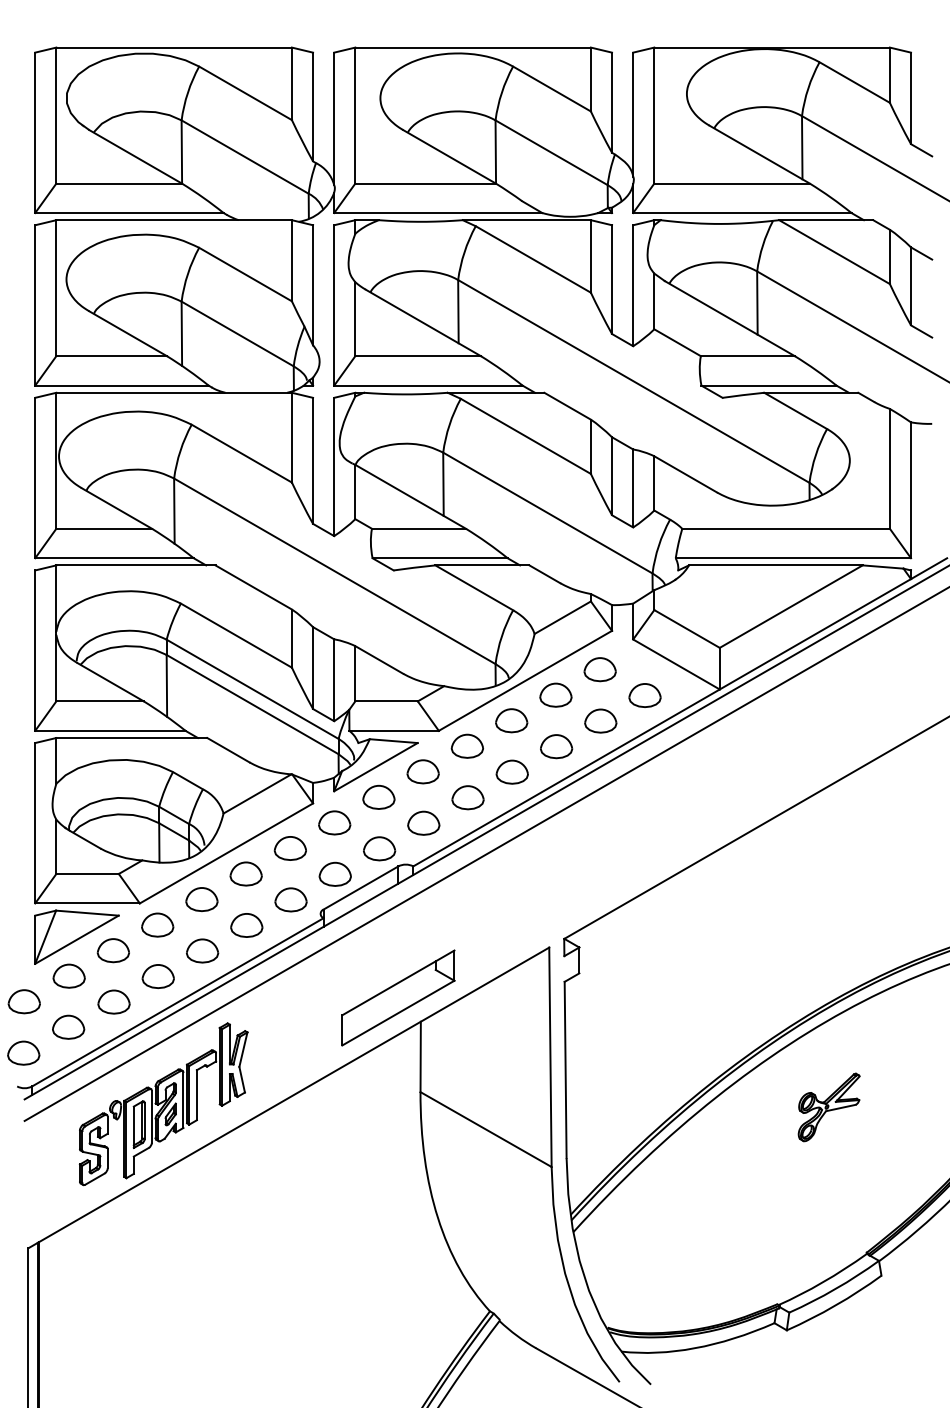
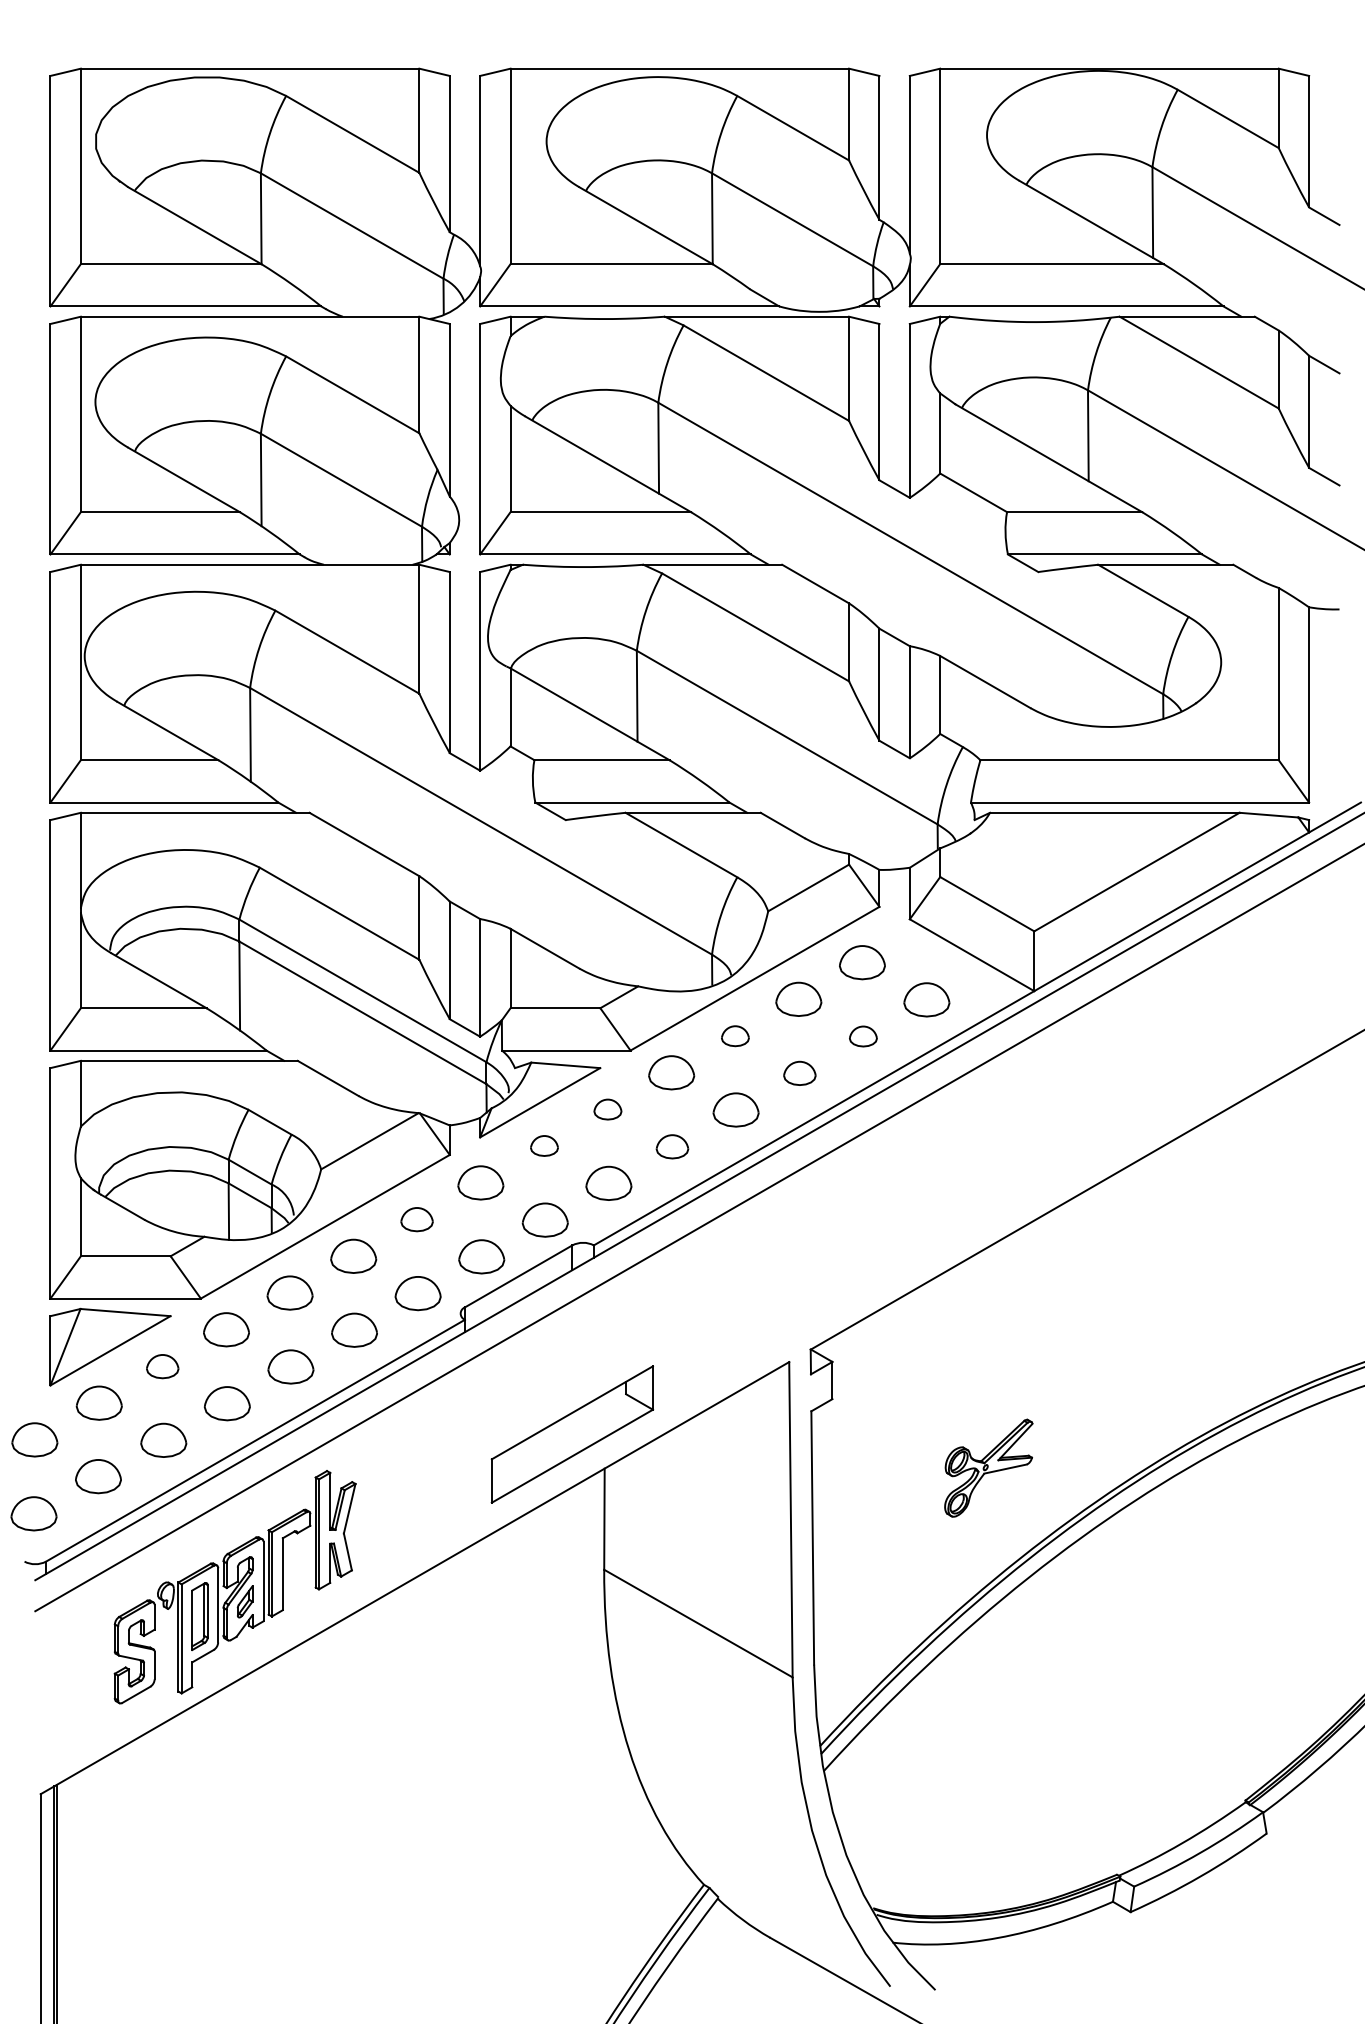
part: (511, 720) -> (734, 1035), size x0.6
part: (600, 720) -> (862, 1035), size x0.6
part: (556, 746) -> (799, 1073), size x0.7
part: (422, 771) -> (607, 1109), size x0.6
part: (378, 796) -> (543, 1144), size x0.6
part: (467, 797) -> (671, 1146), size x0.7
part: (289, 848) -> (415, 1219), size x0.7
part: (112, 950) -> (161, 1366), size x0.7
part: (828, 1107) -> (987, 1468), moved

